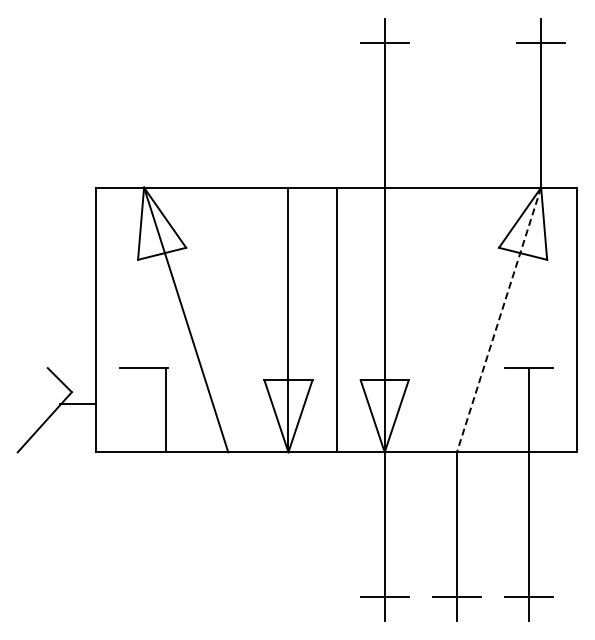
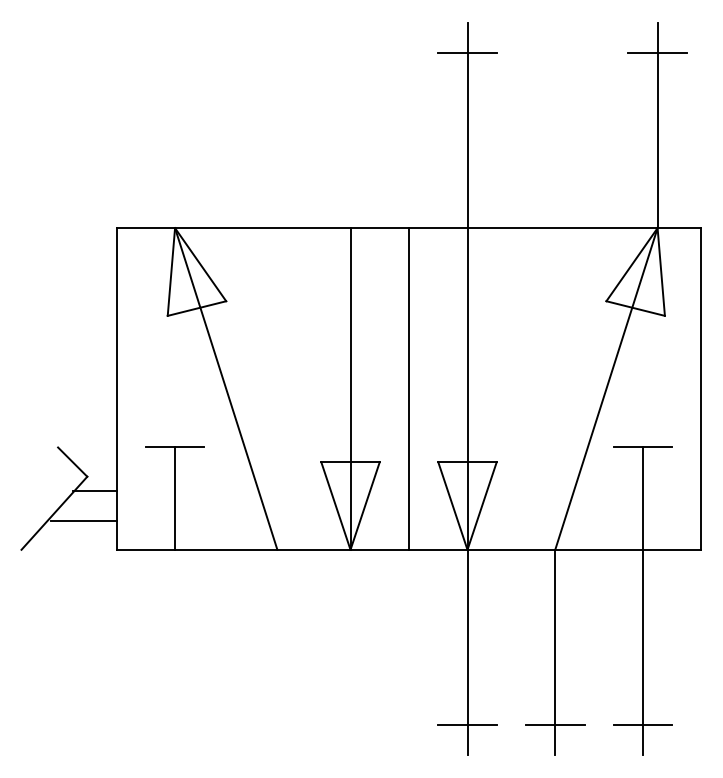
line: (499, 319) -> (606, 388), dashed -> solid
line: (166, 410) -> (175, 498), moved
line: (68, 428) -> (83, 520), added

